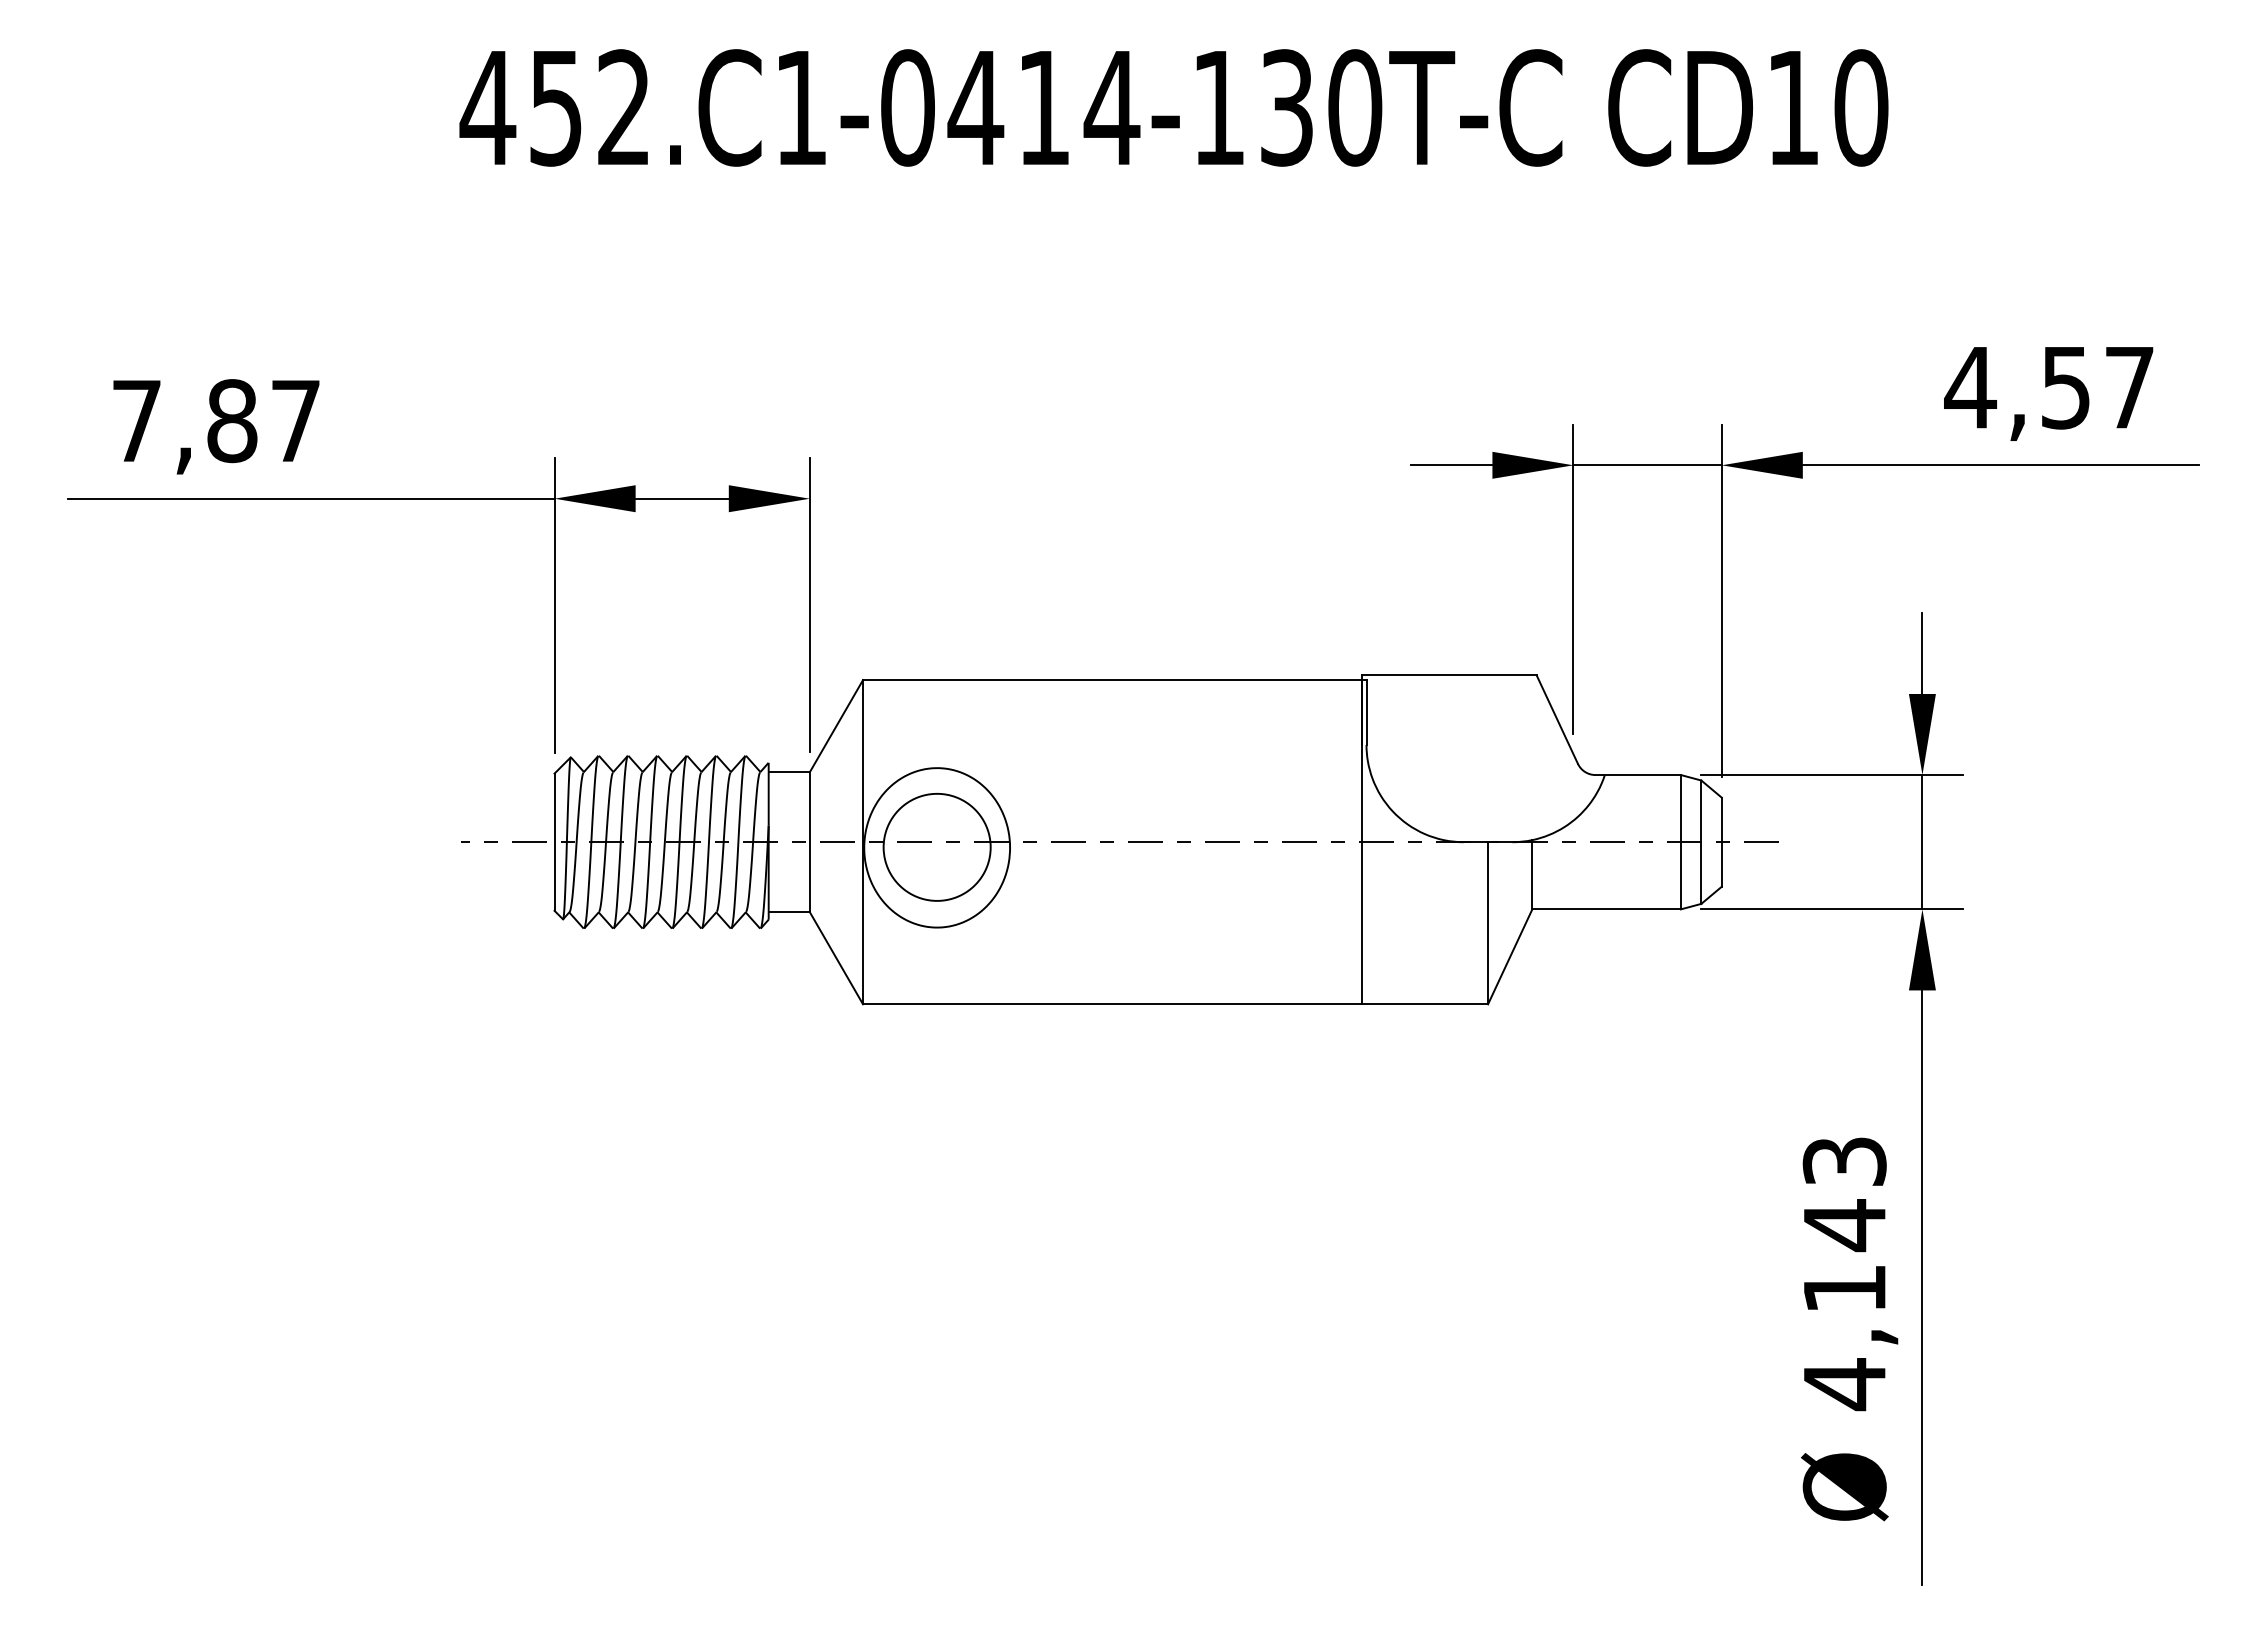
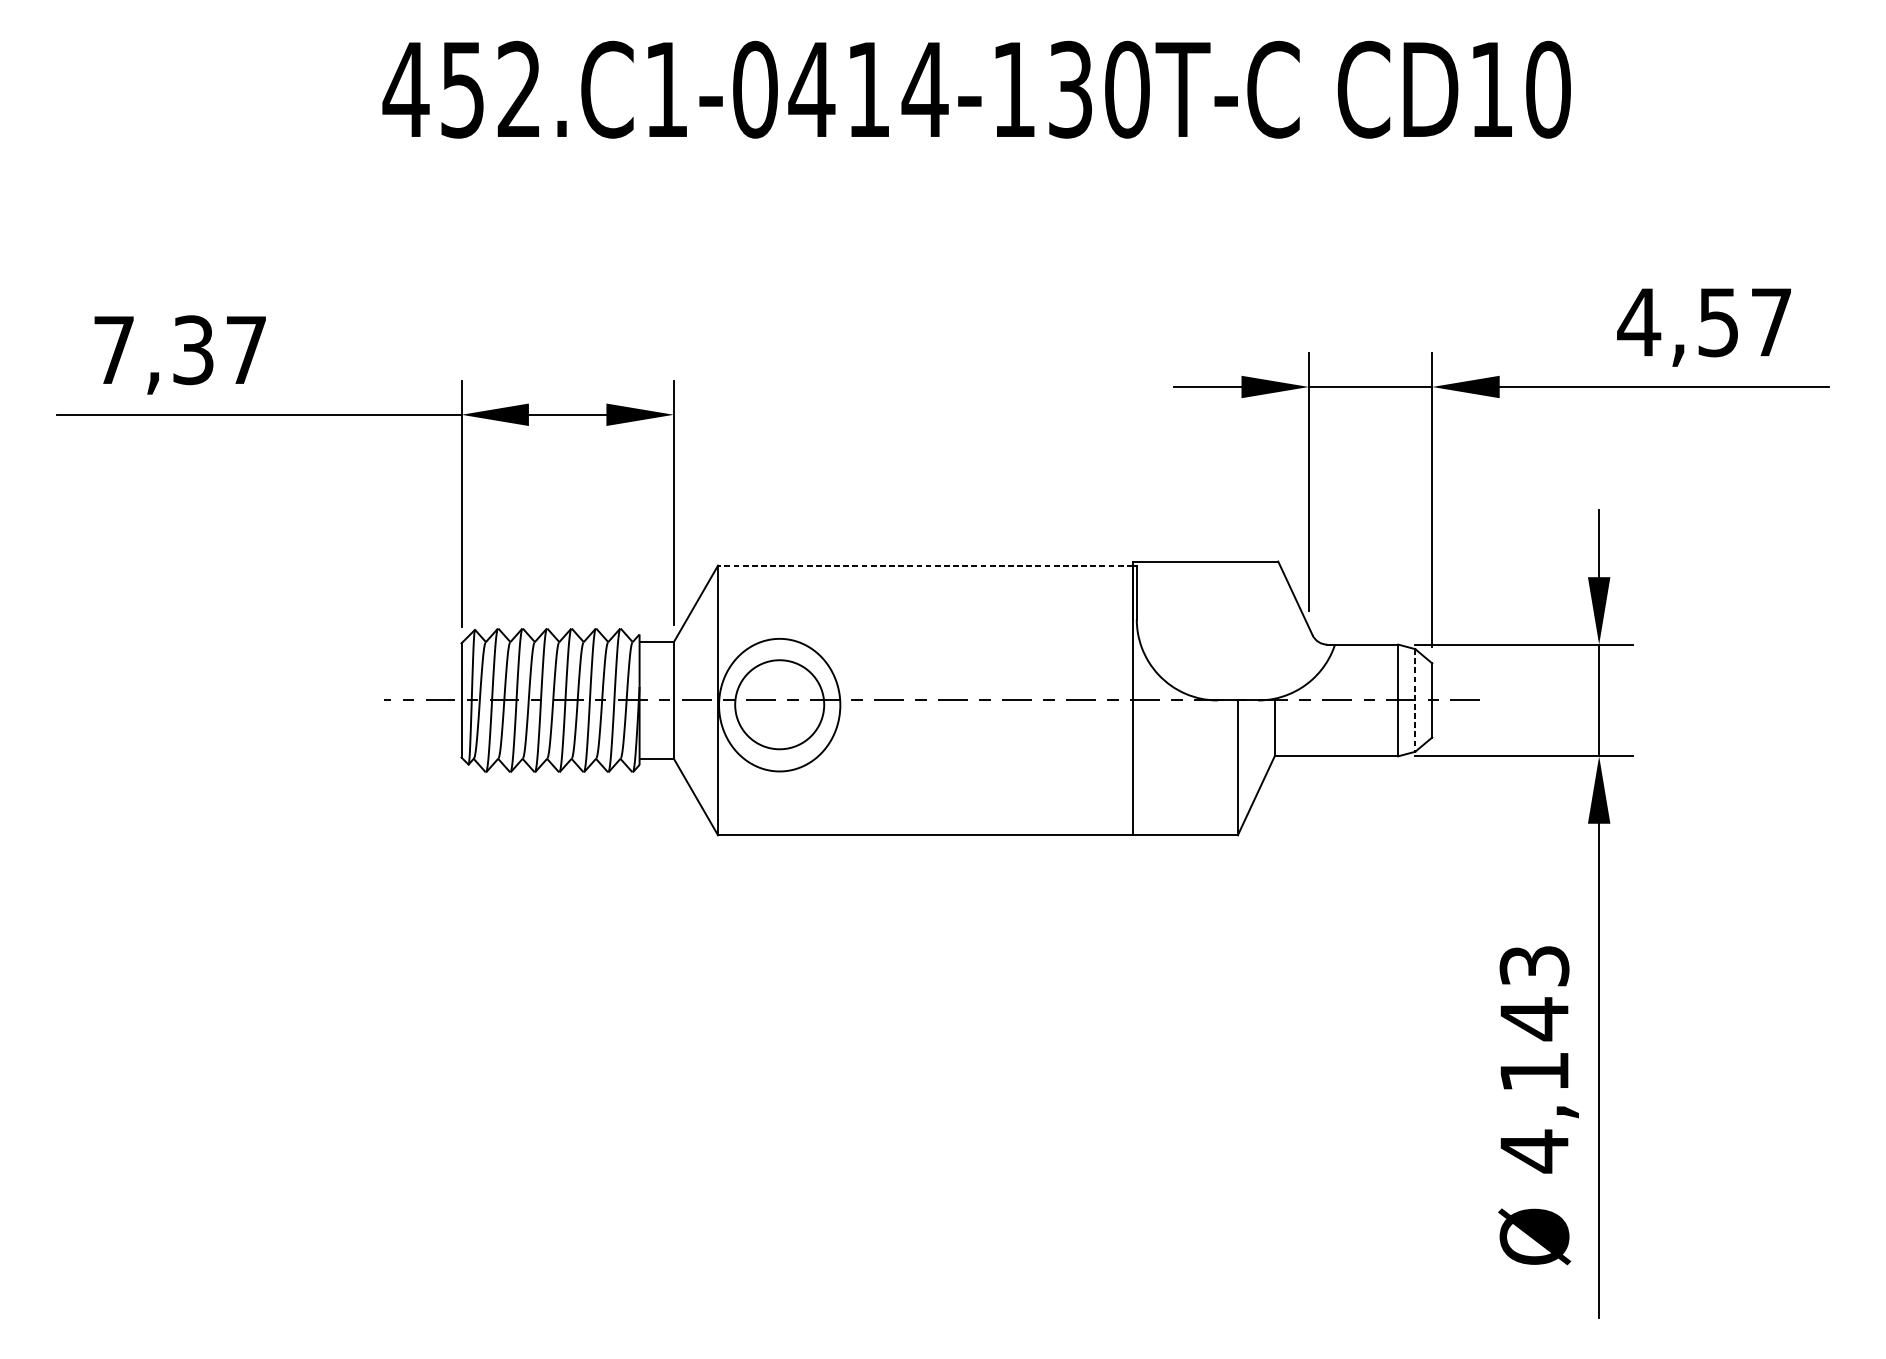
text: (232, 421) -> (193, 350), 7,87 -> 7,37
line: (1111, 680) -> (924, 565), solid -> dashed
line: (1701, 842) -> (1415, 700), solid -> dashed

